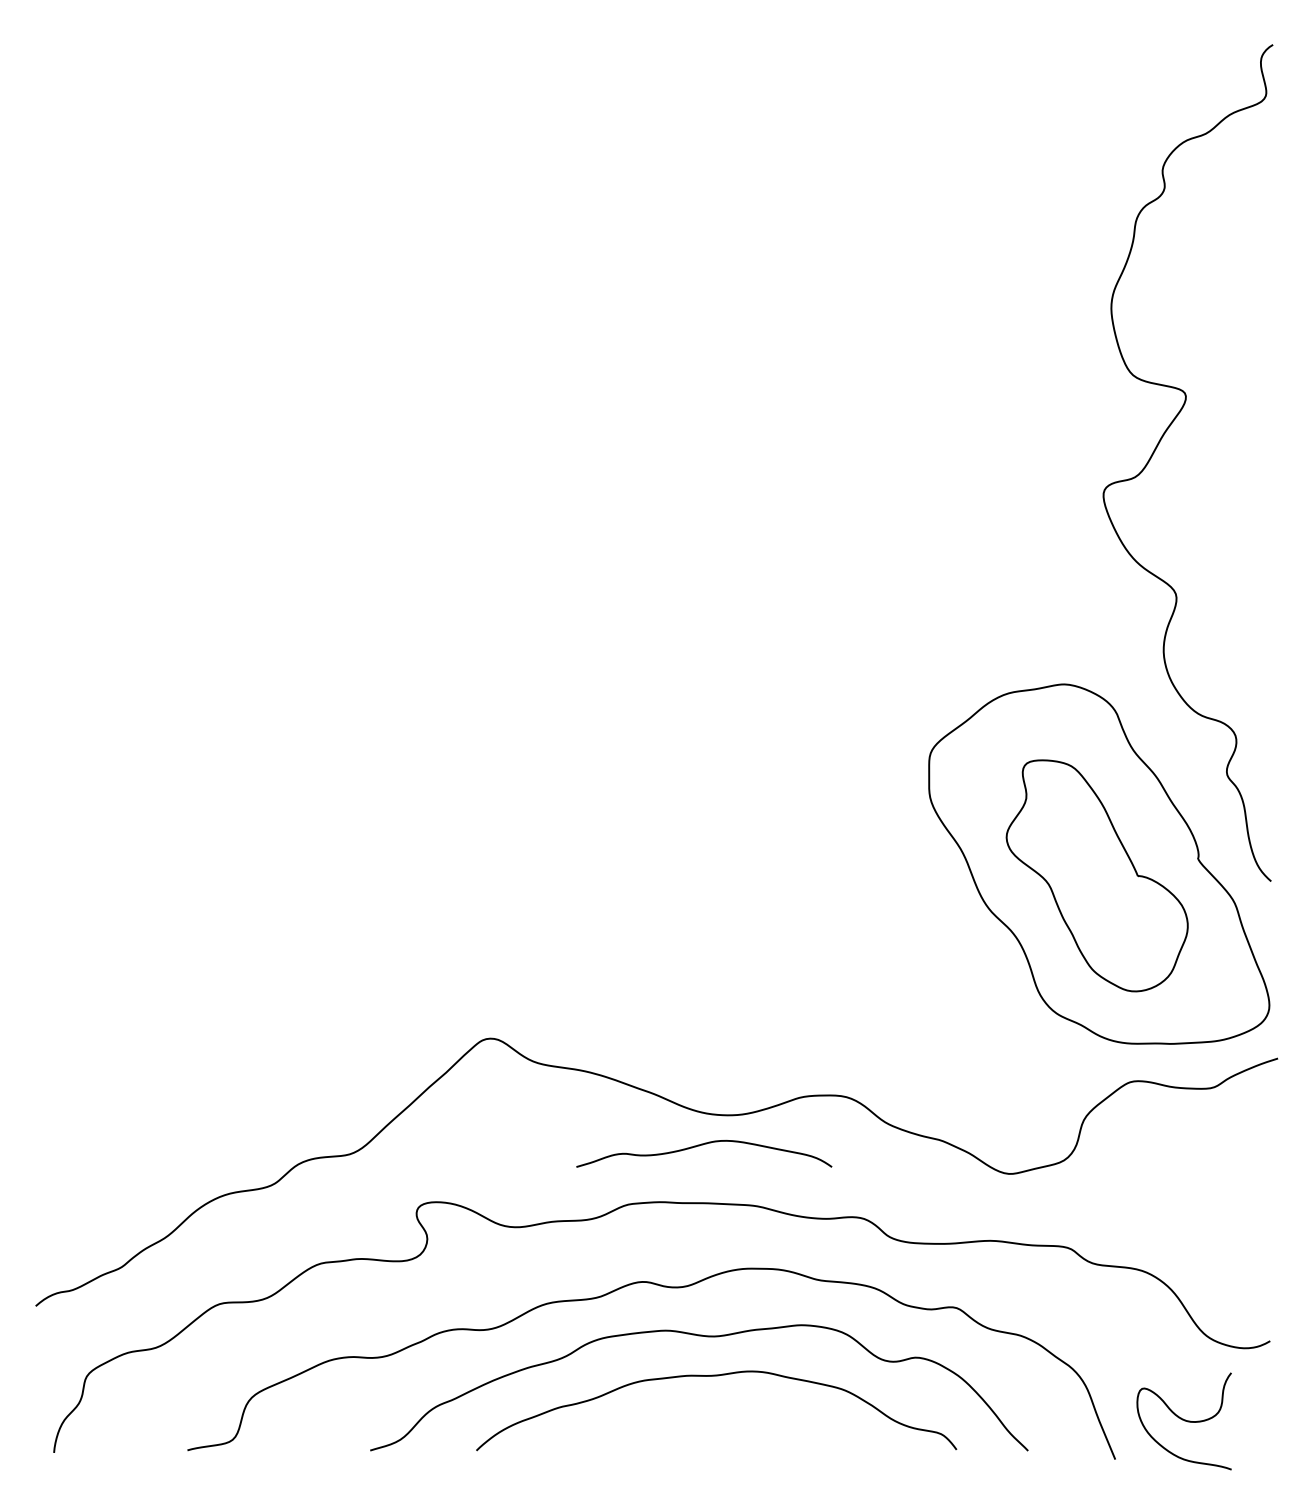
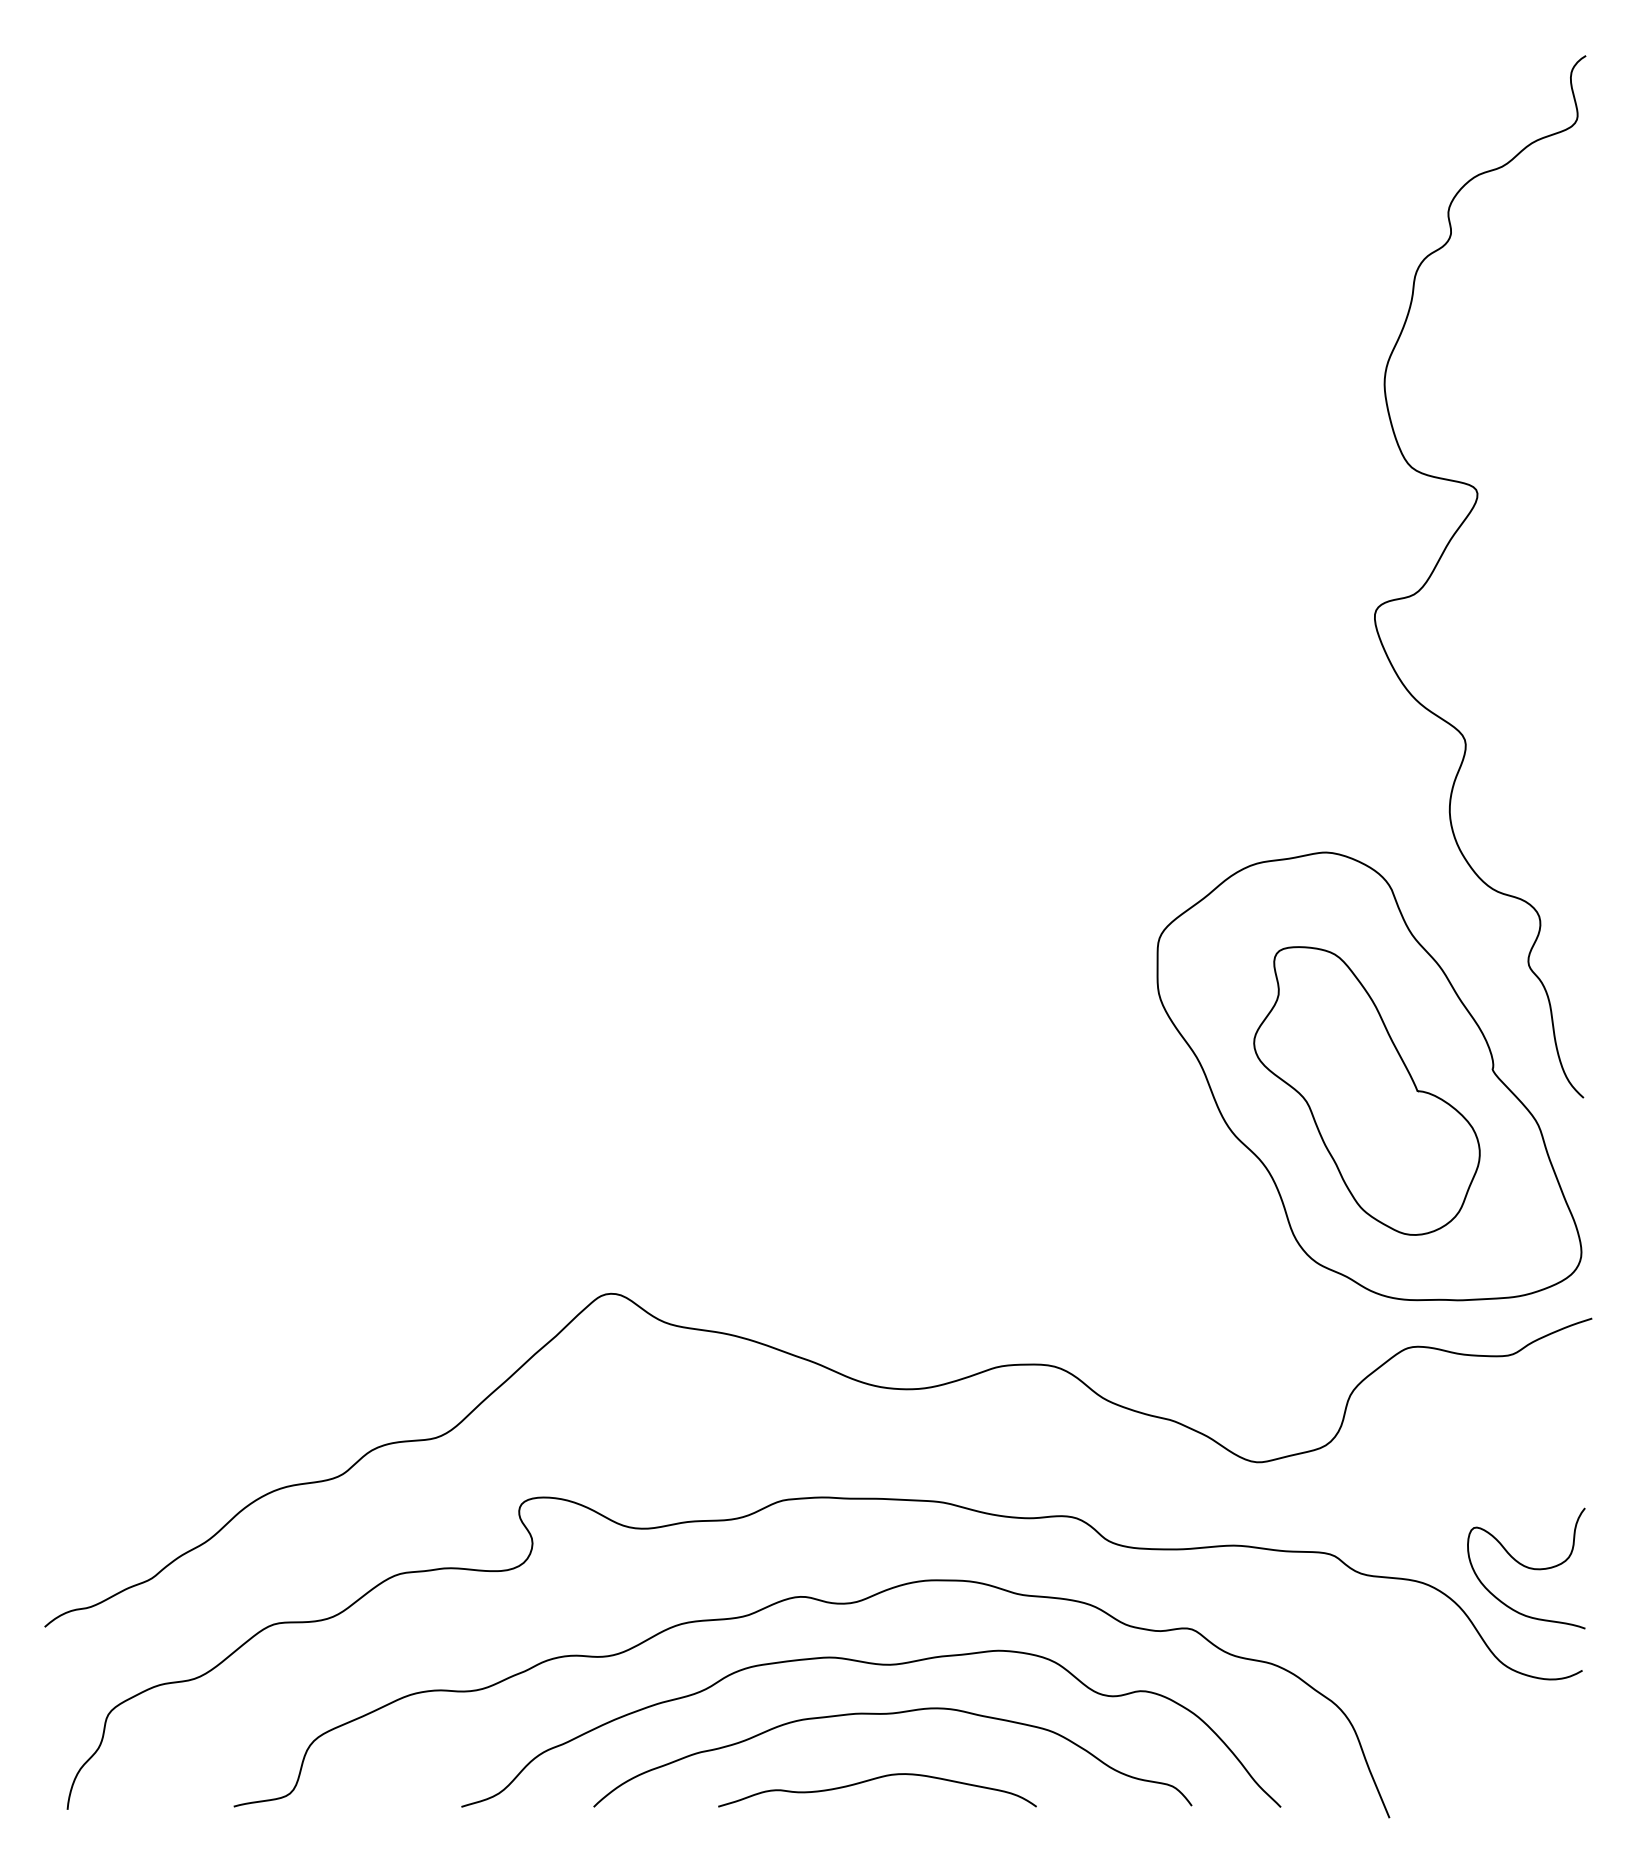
curve: (703, 1145) -> (876, 1779), moved
curve: (1184, 1420) -> (1526, 1567), moved

